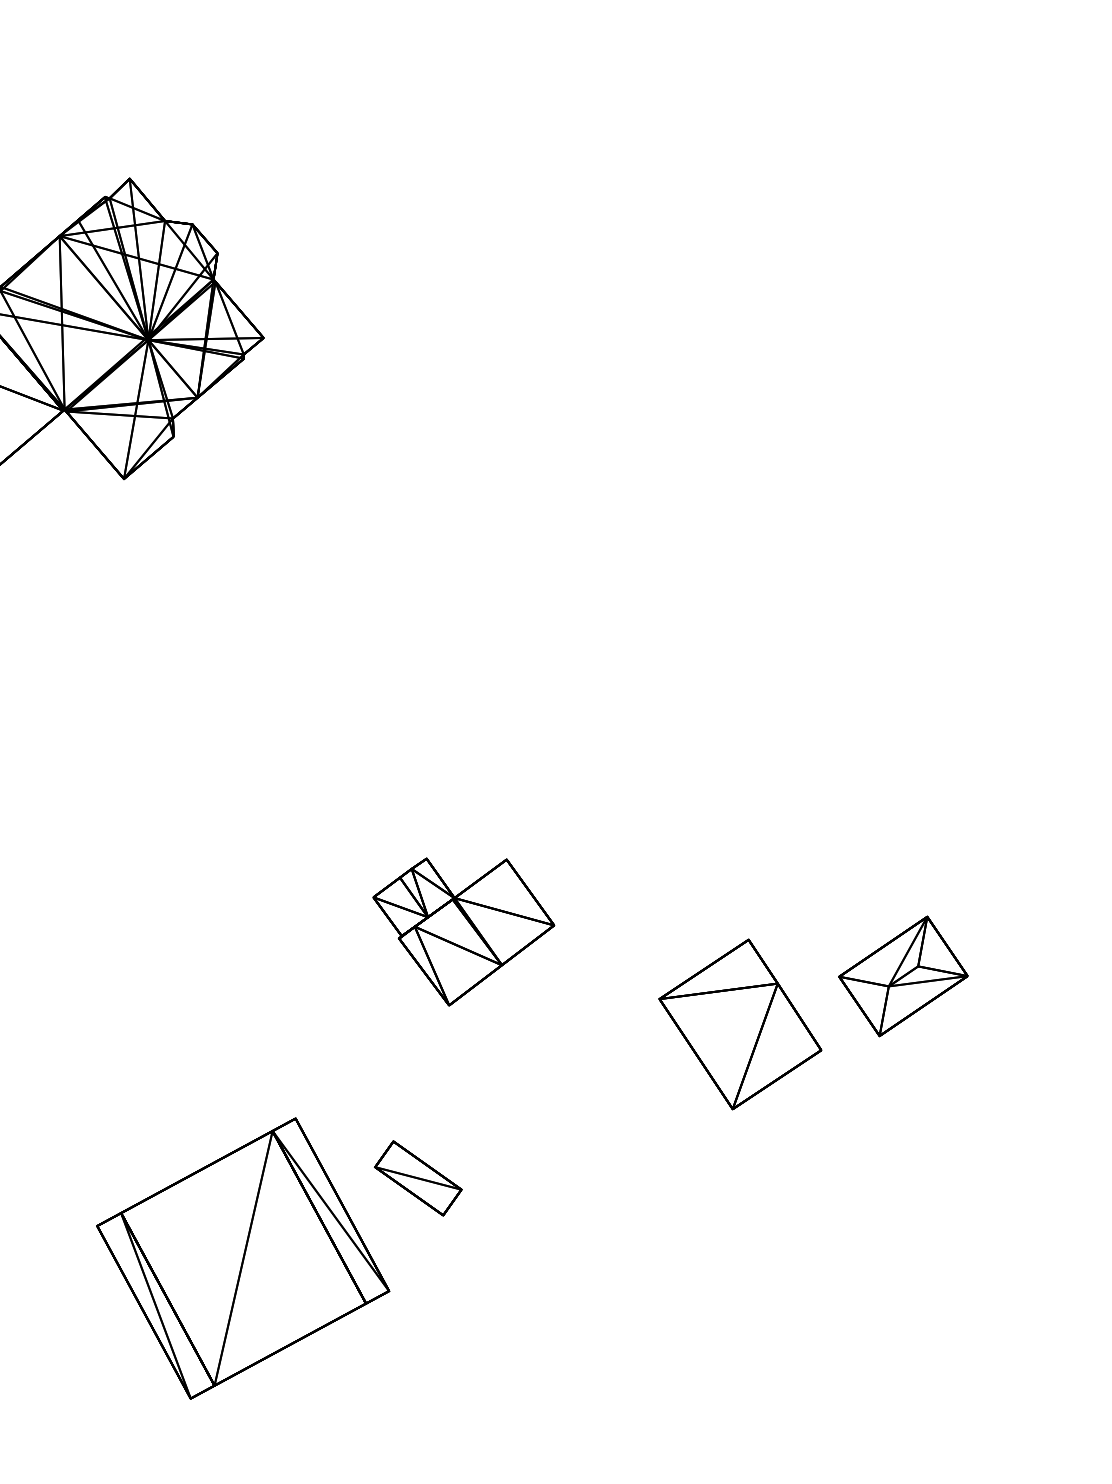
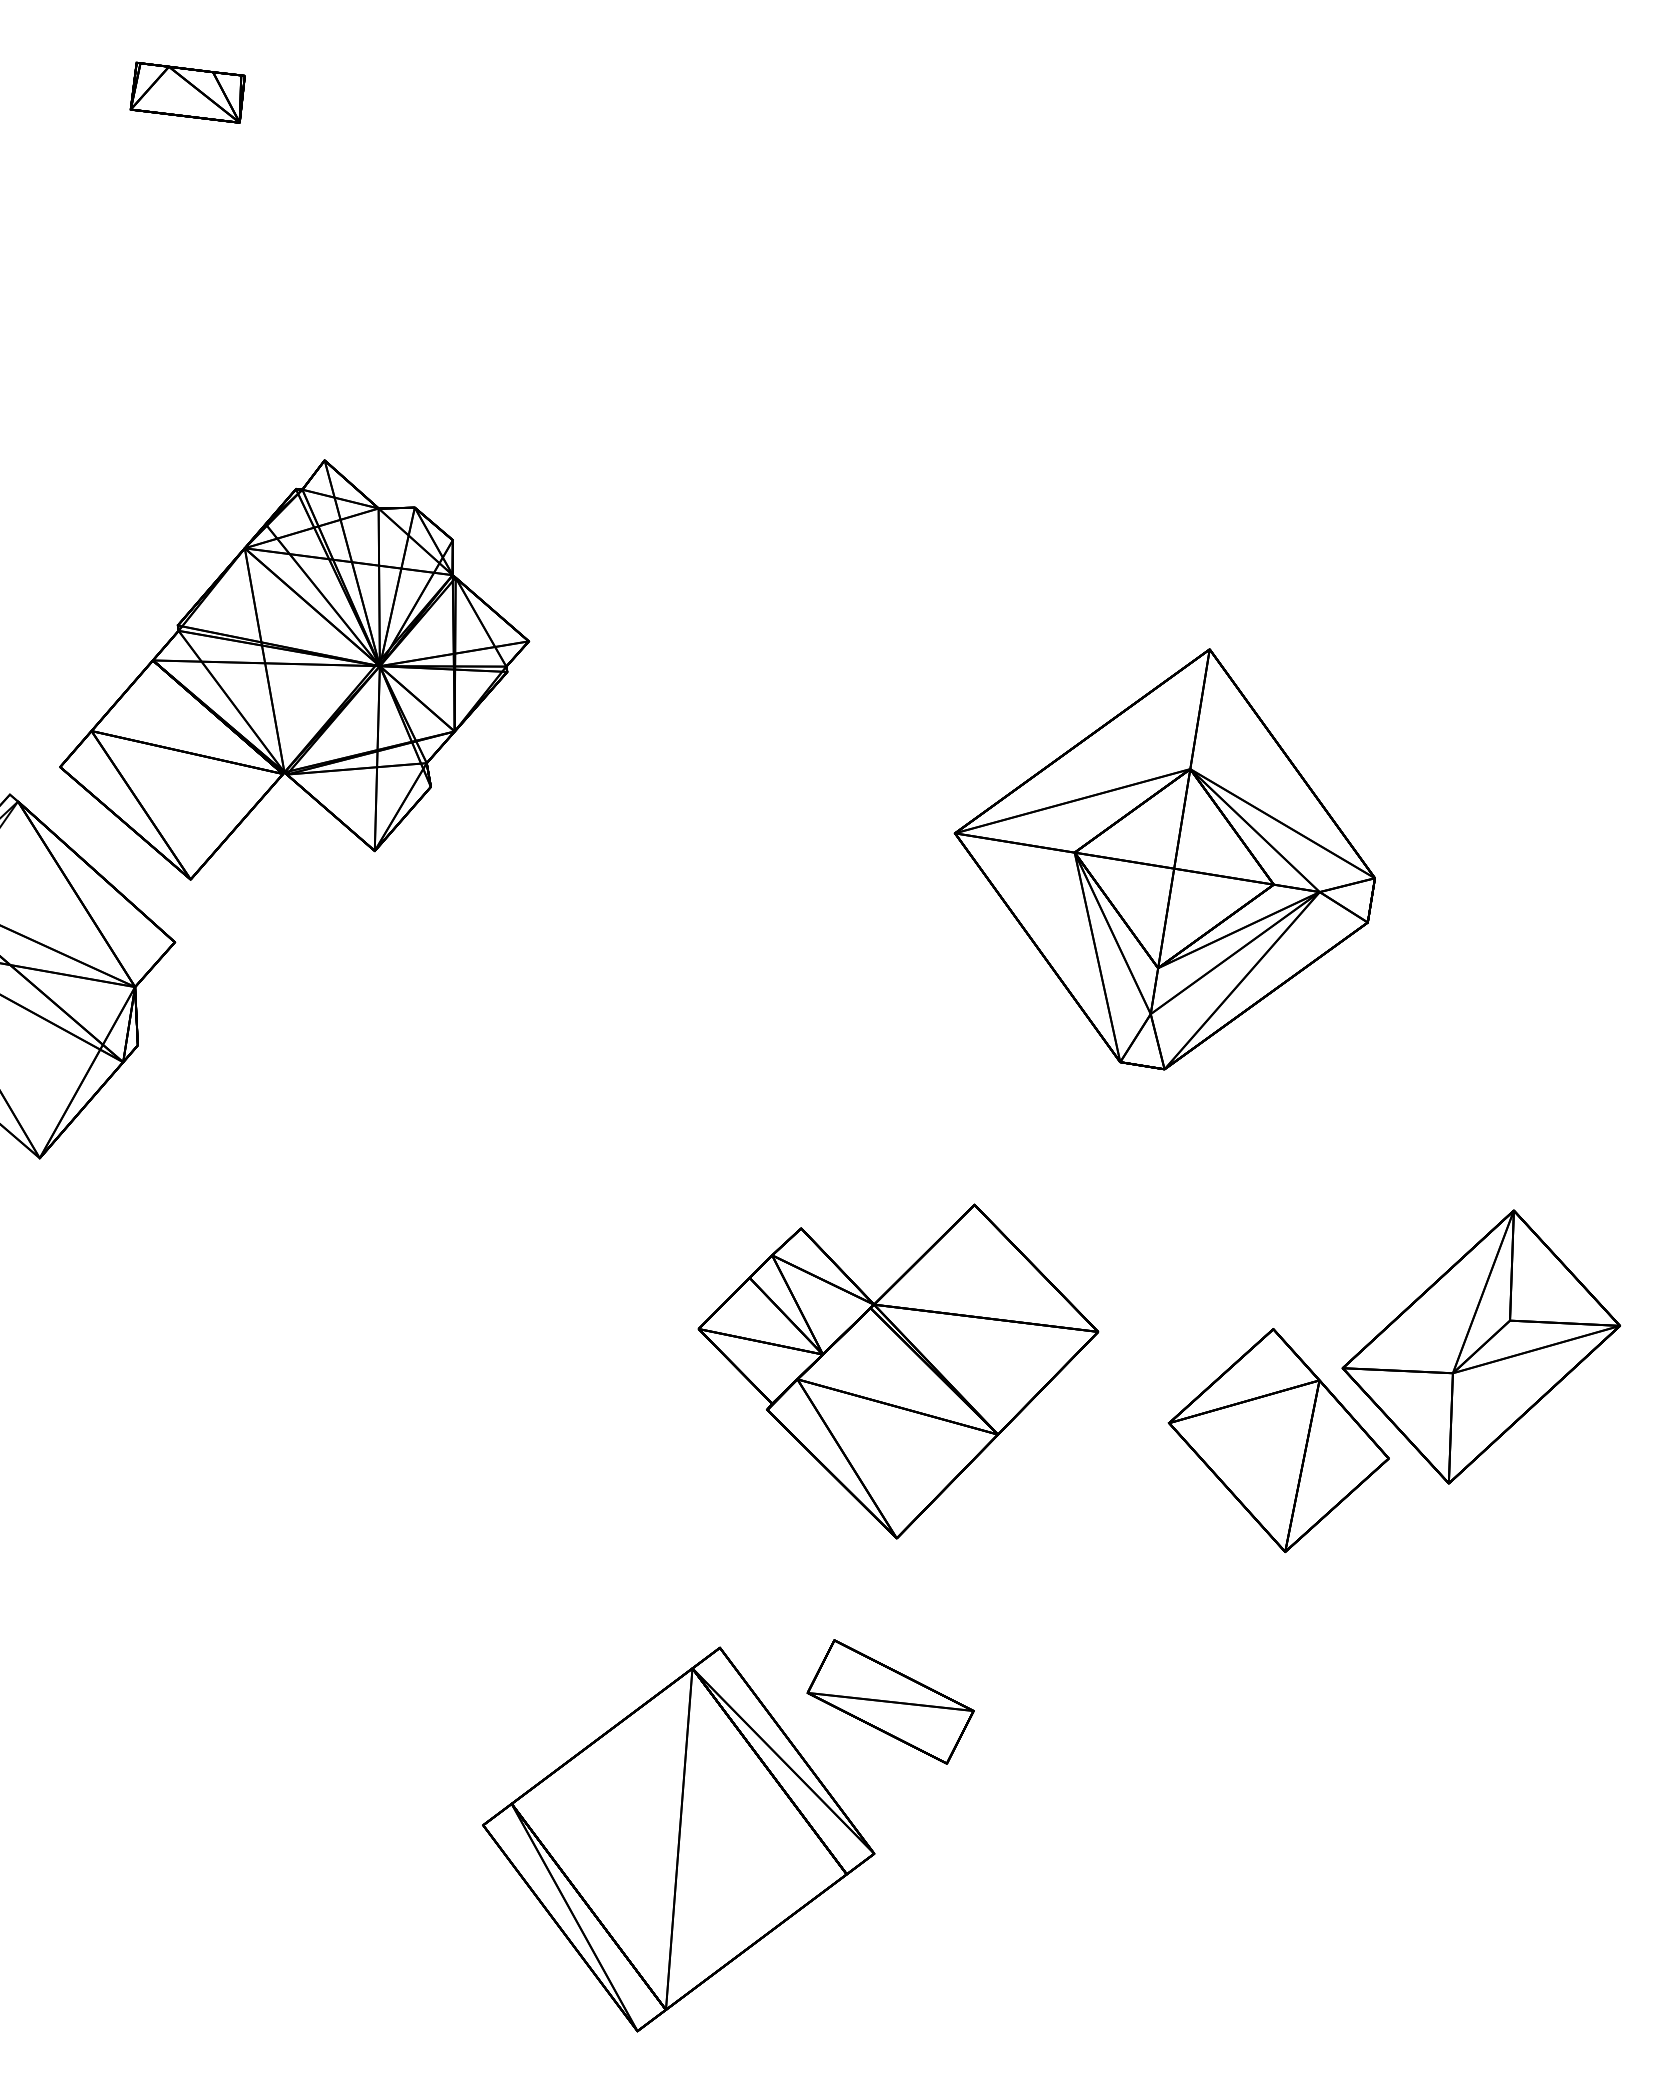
part: (718, 573) -> (1164, 859), added
part: (461, 929) -> (898, 1371), size x1.67
part: (902, 975) -> (1480, 1346), size x1.67
part: (418, 1178) -> (890, 1701), size x1.43

